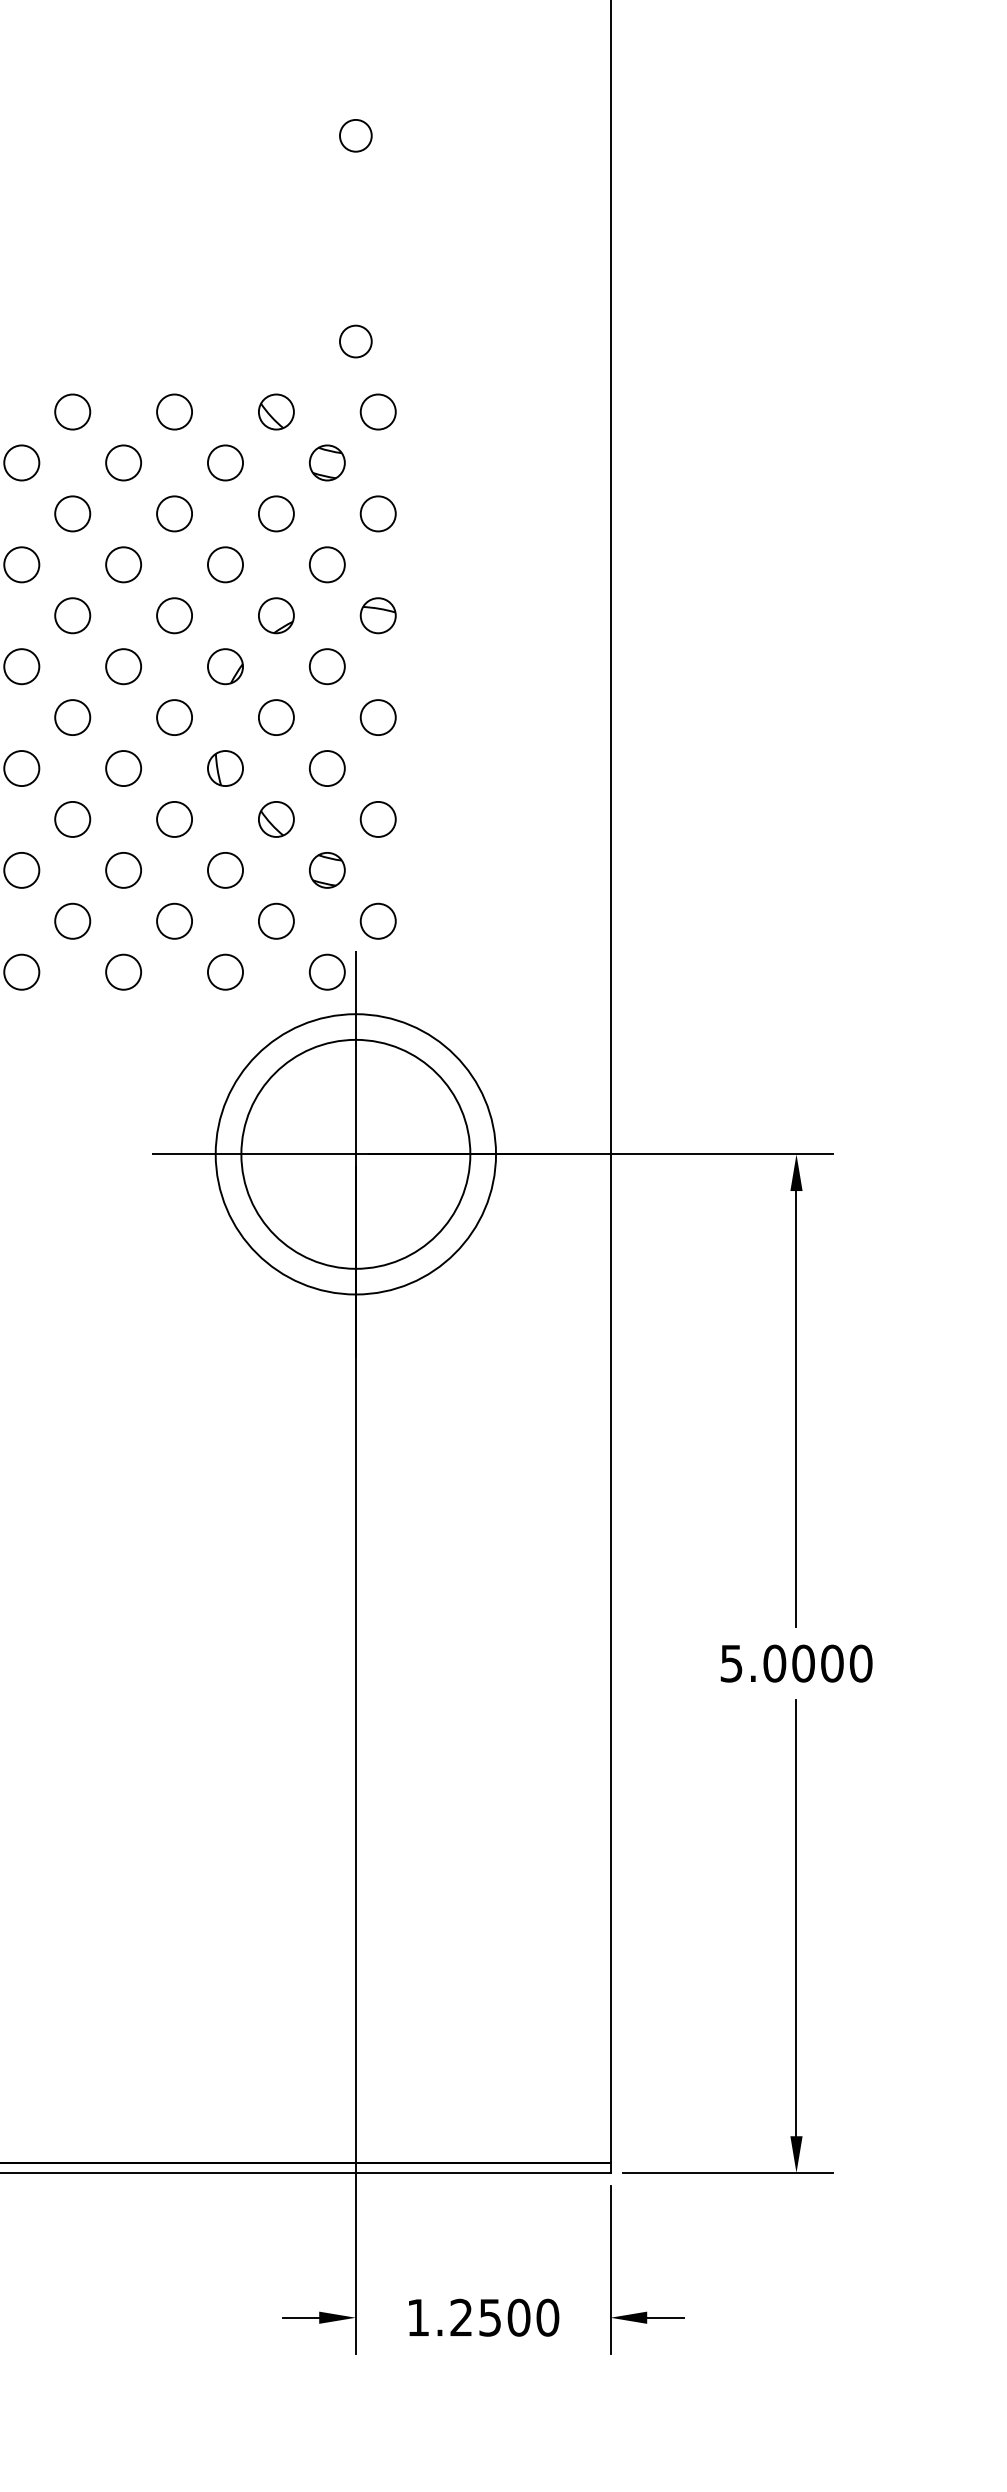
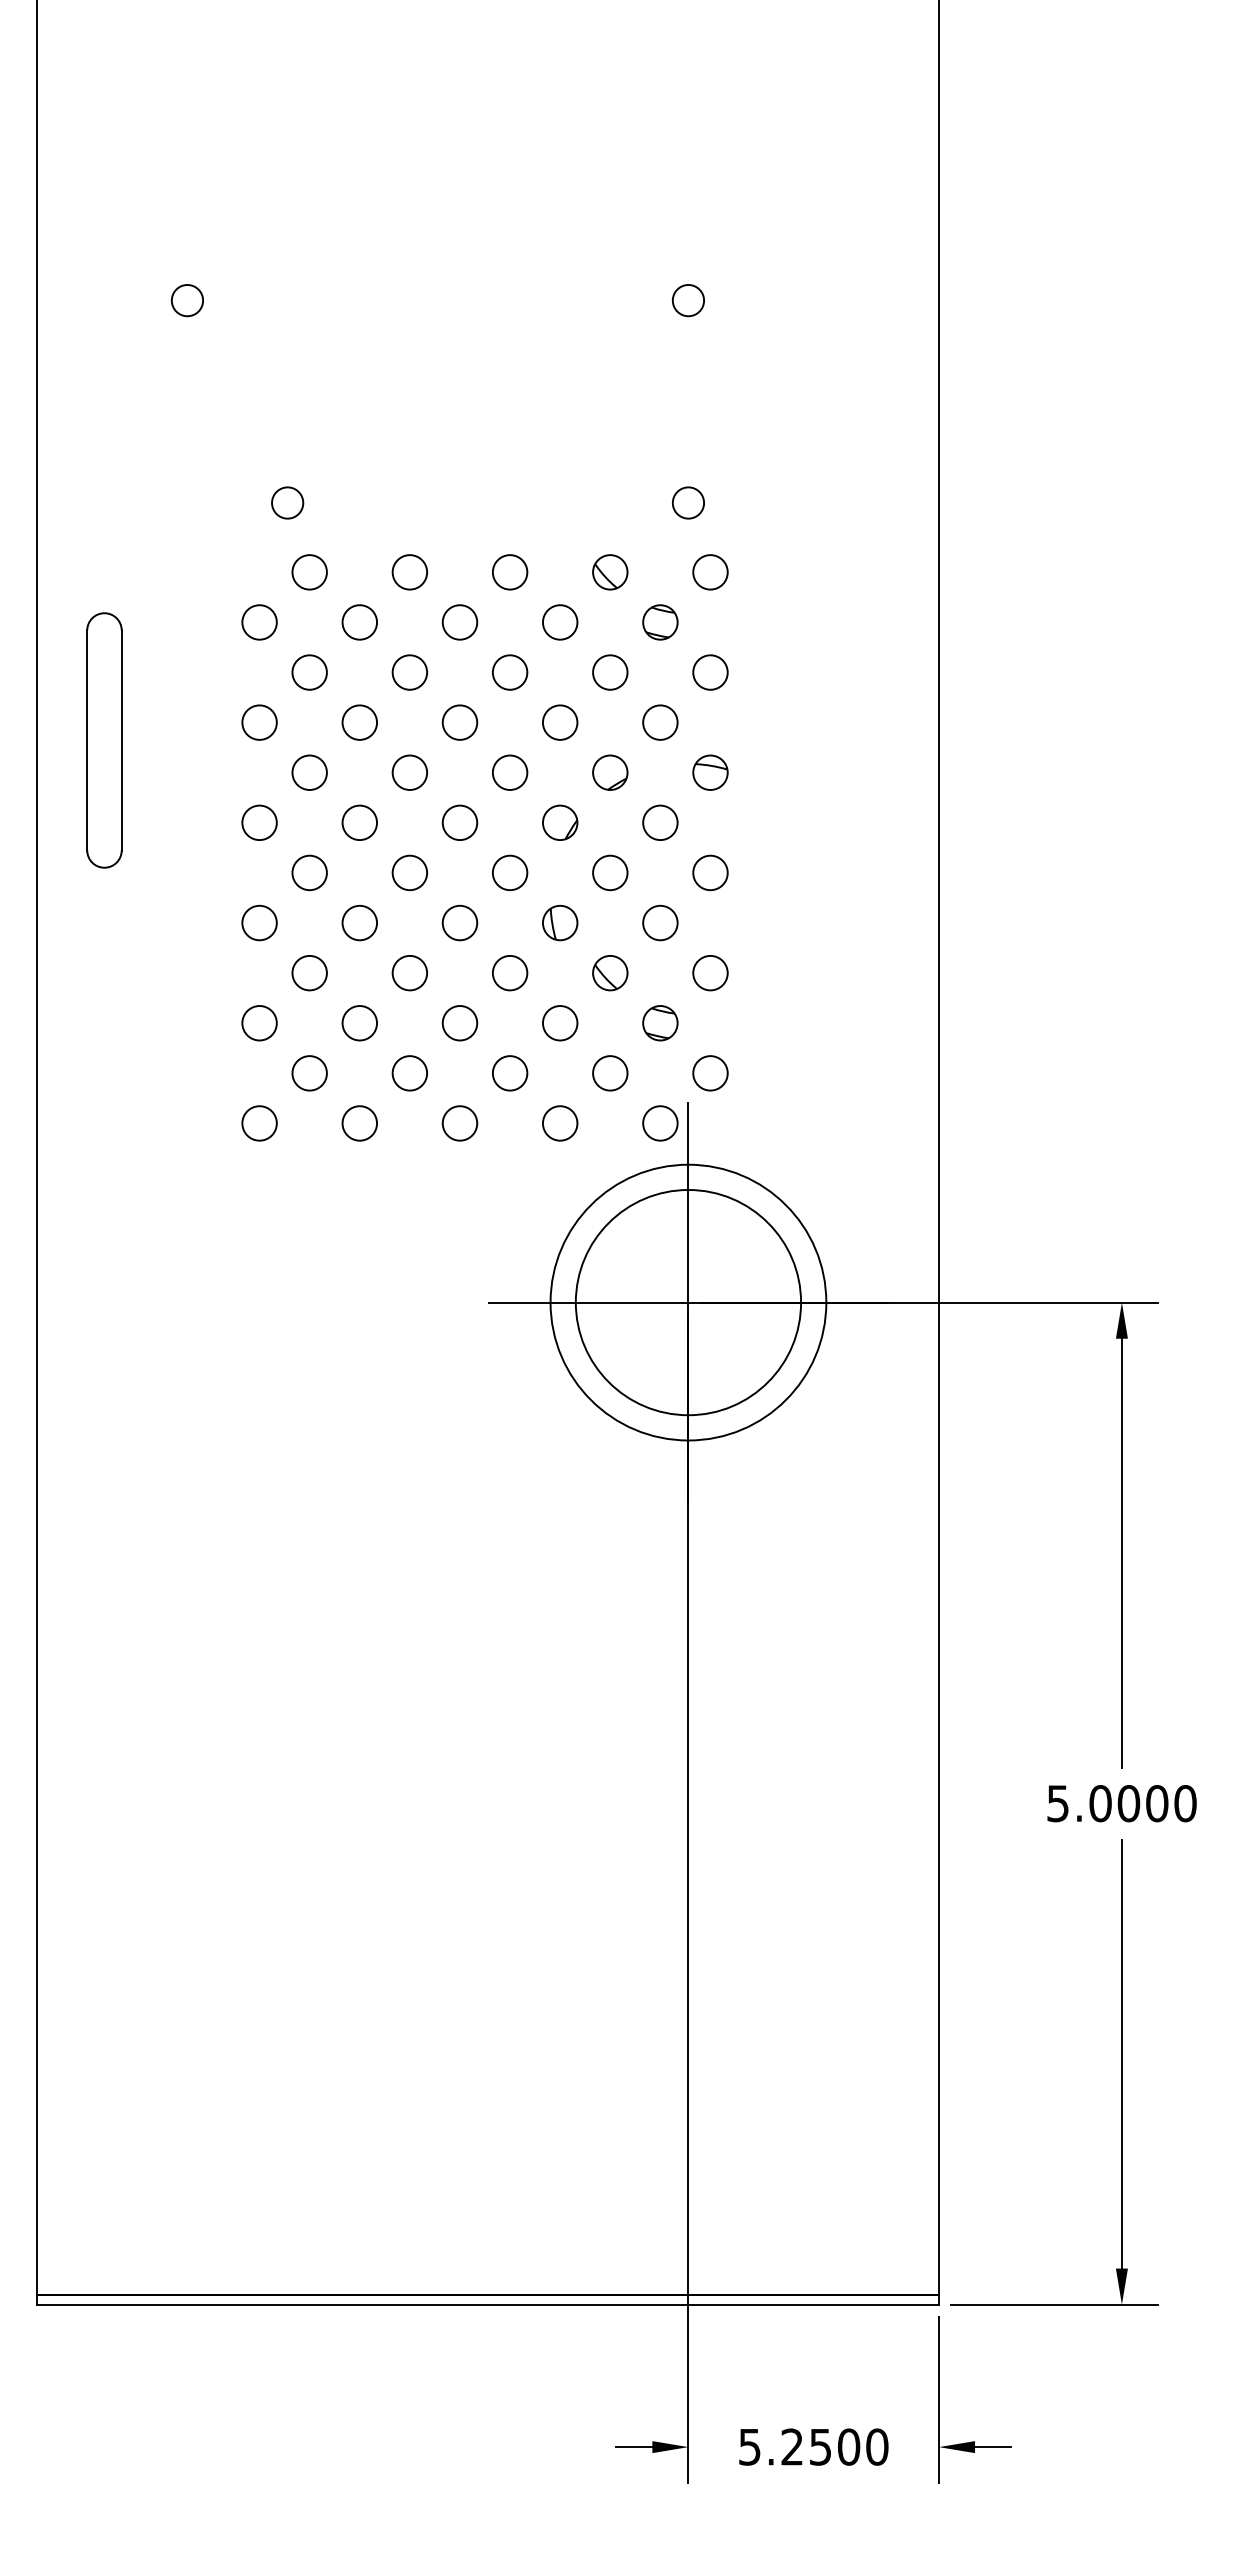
text: (417, 2318) -> (749, 2447), 1.2500 -> 5.2500

